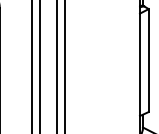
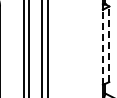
line: (148, 60) -> (109, 44), solid -> dashed
line: (139, 64) -> (102, 47), solid -> dashed

